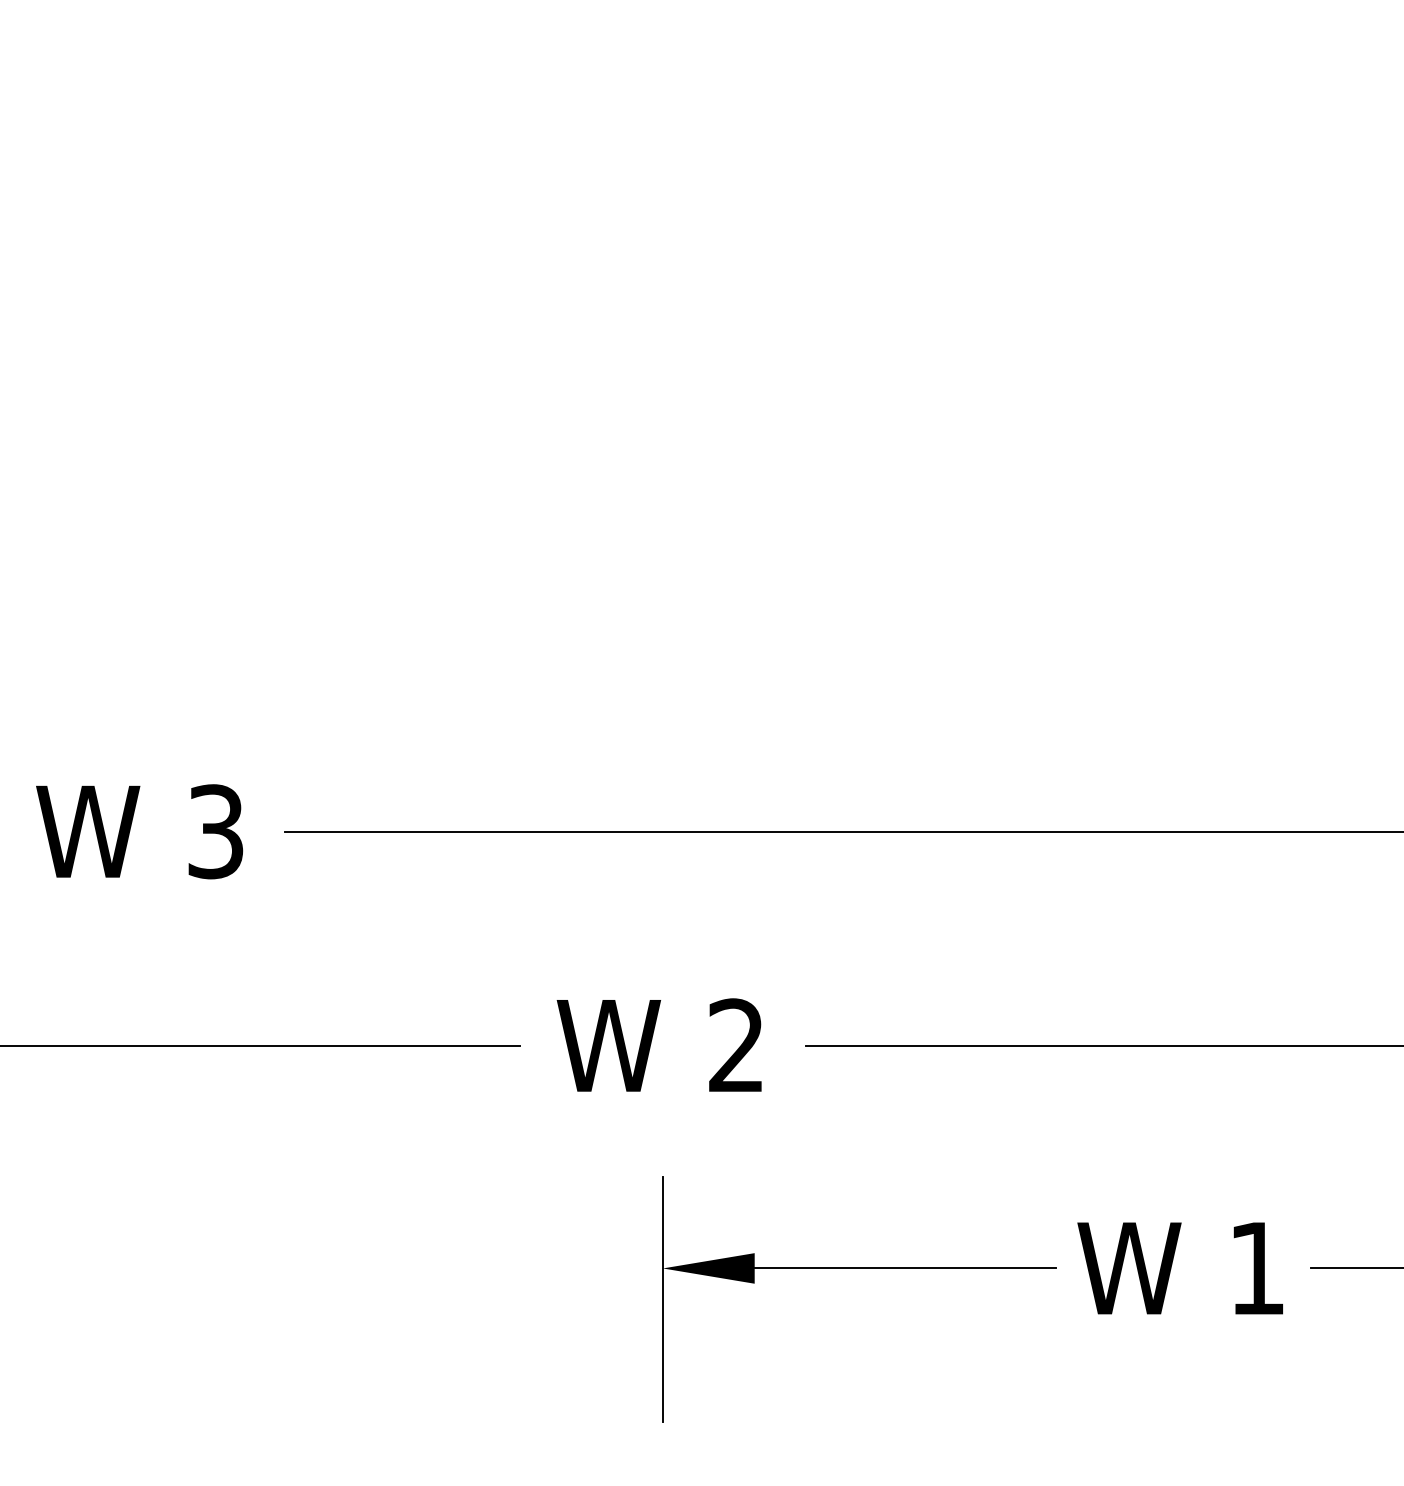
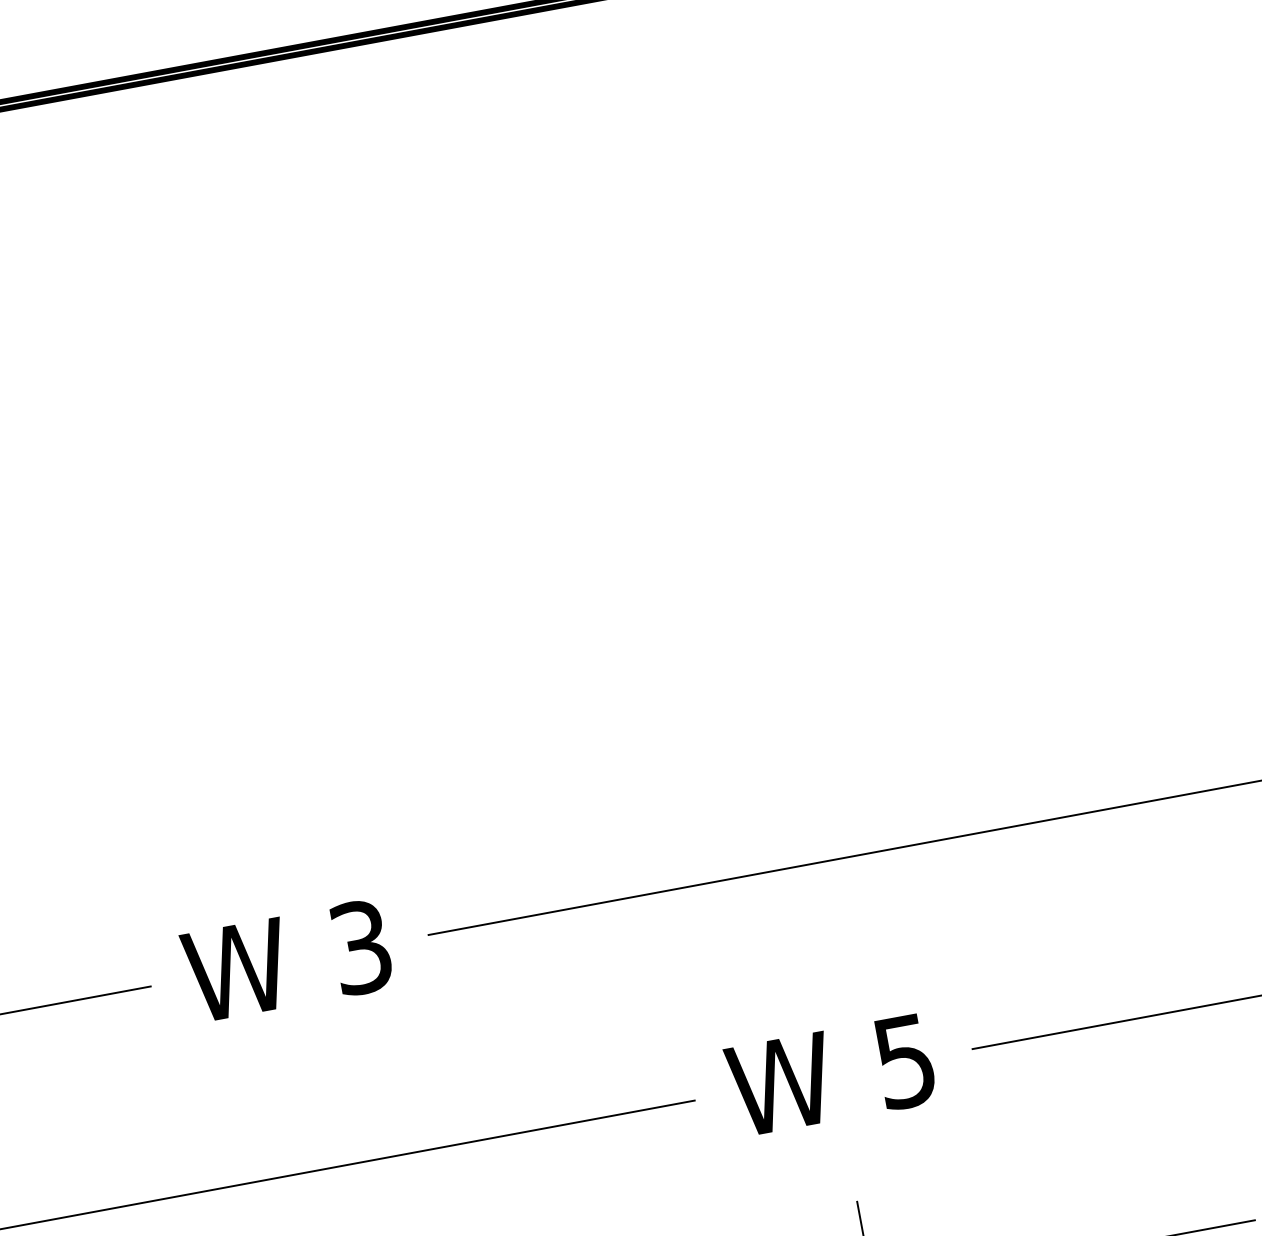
text: (735, 1045) -> (904, 1061), 2 -> 5

